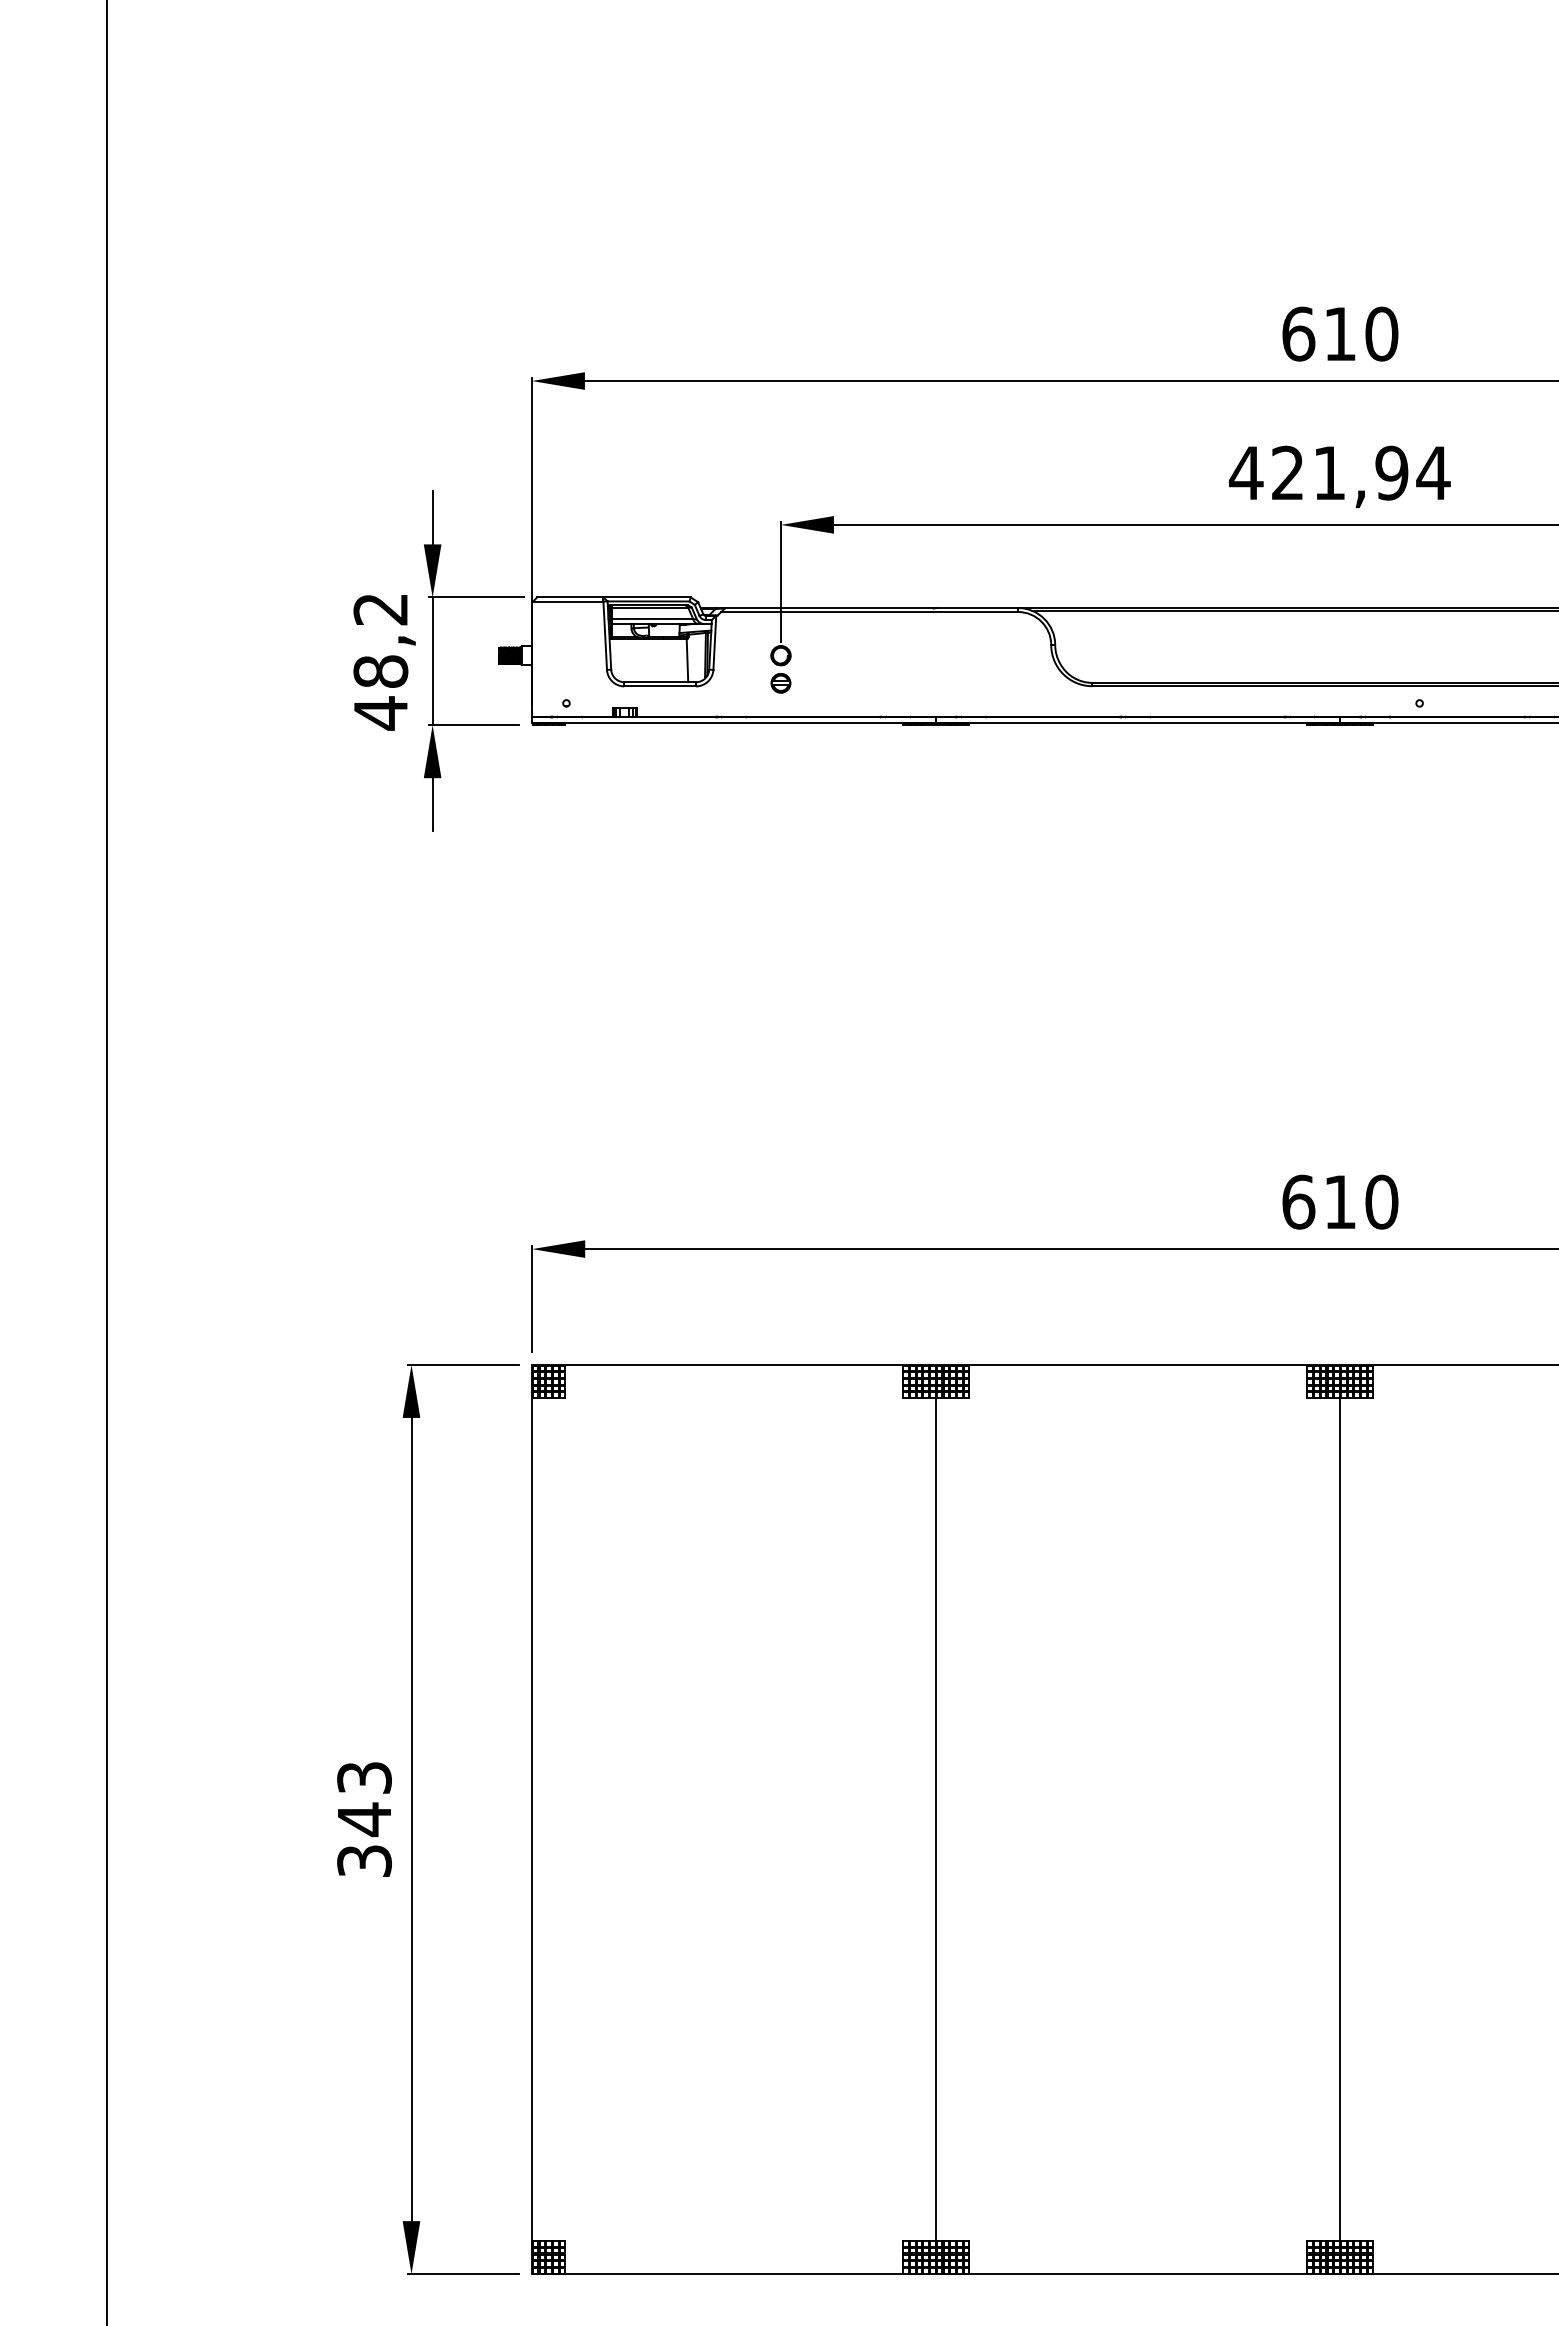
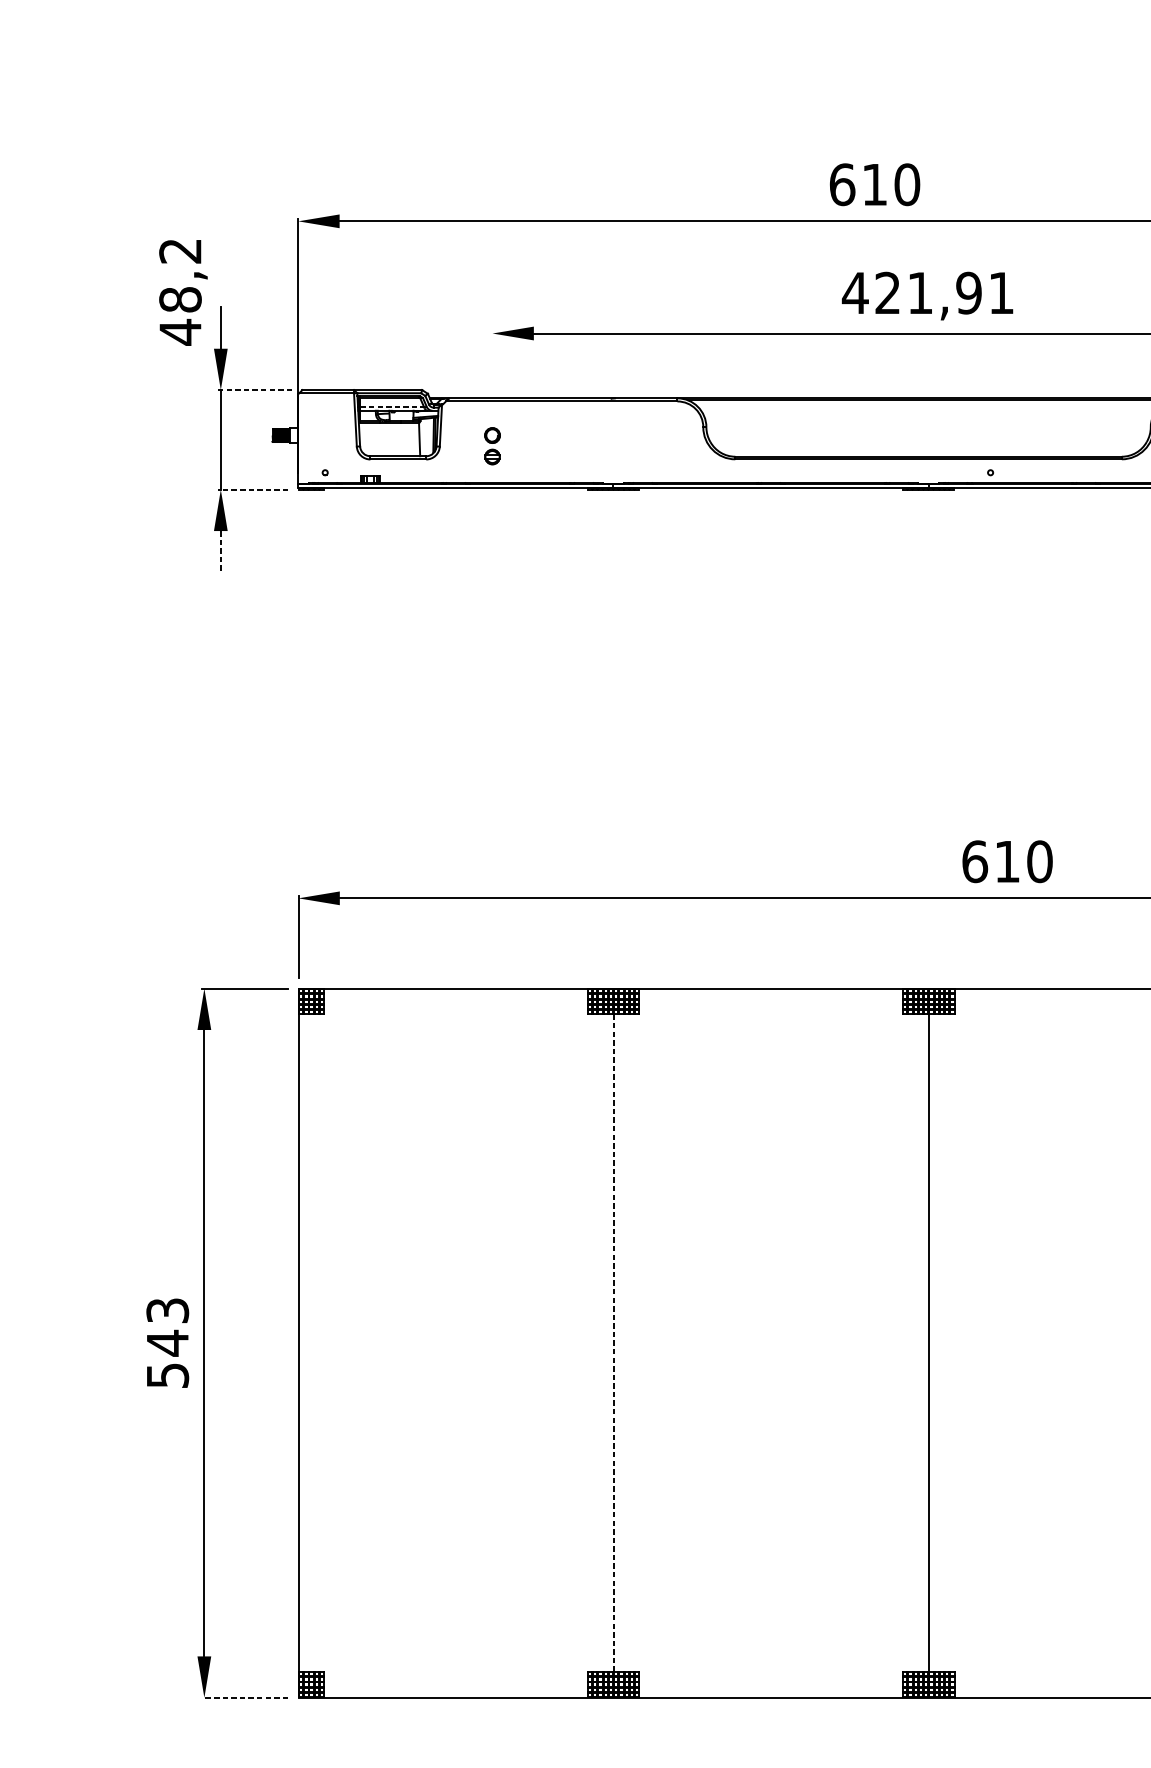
text: (1340, 333) -> (875, 184), moved
text: (1433, 472) -> (1001, 292), 421,94 -> 421,91
line: (781, 581) -> (492, 377), removed
line: (476, 597) -> (255, 390), solid -> dashed
line: (652, 619) -> (392, 407), solid -> dashed
text: (384, 662) -> (183, 292), moved
line: (474, 725) -> (253, 489), solid -> dashed
line: (432, 804) -> (220, 551), solid -> dashed
text: (1340, 1201) -> (1007, 861), moved
line: (936, 1819) -> (613, 1343), solid -> dashed
text: (364, 1860) -> (167, 1375), 343 -> 543
line: (463, 2274) -> (244, 1698), solid -> dashed

